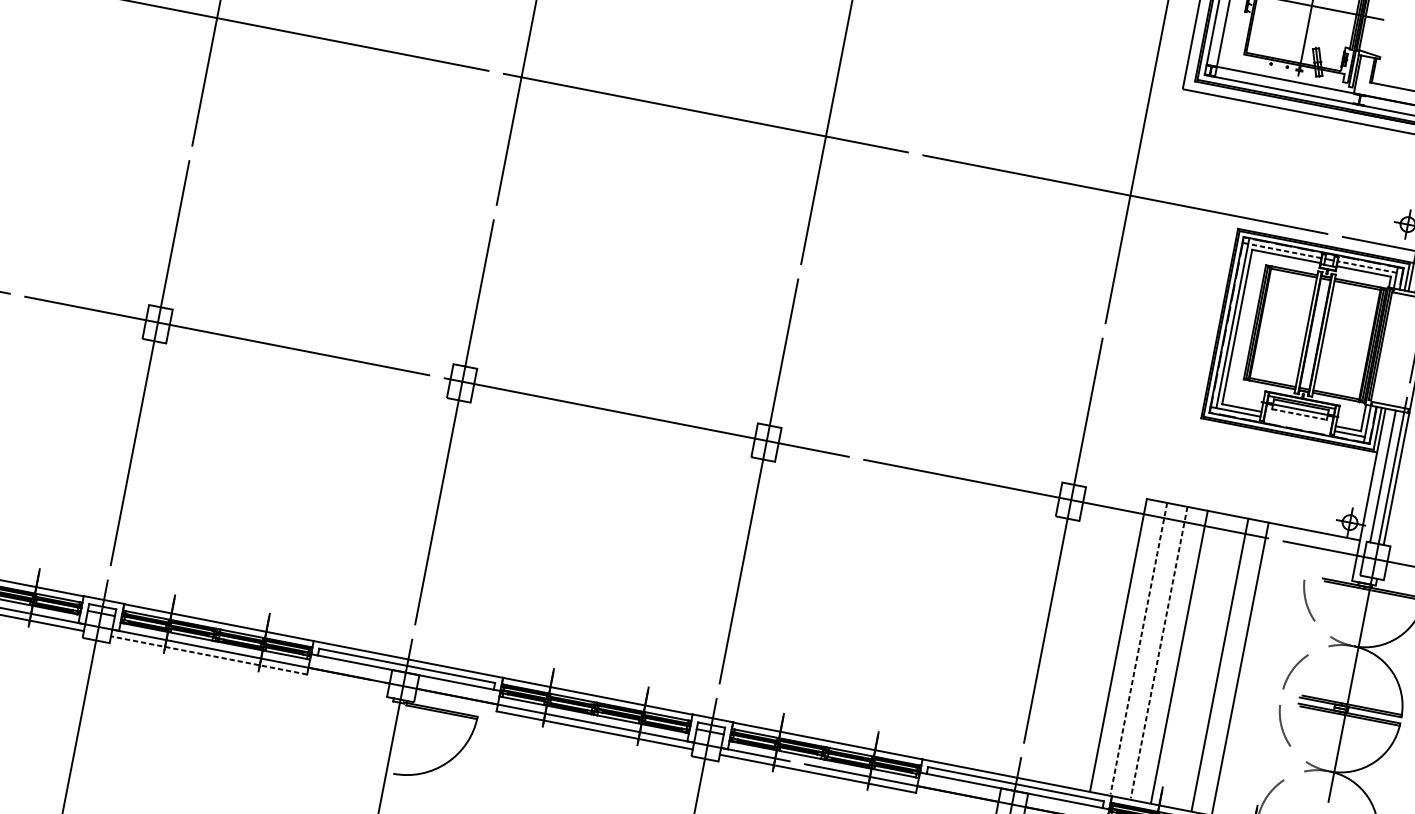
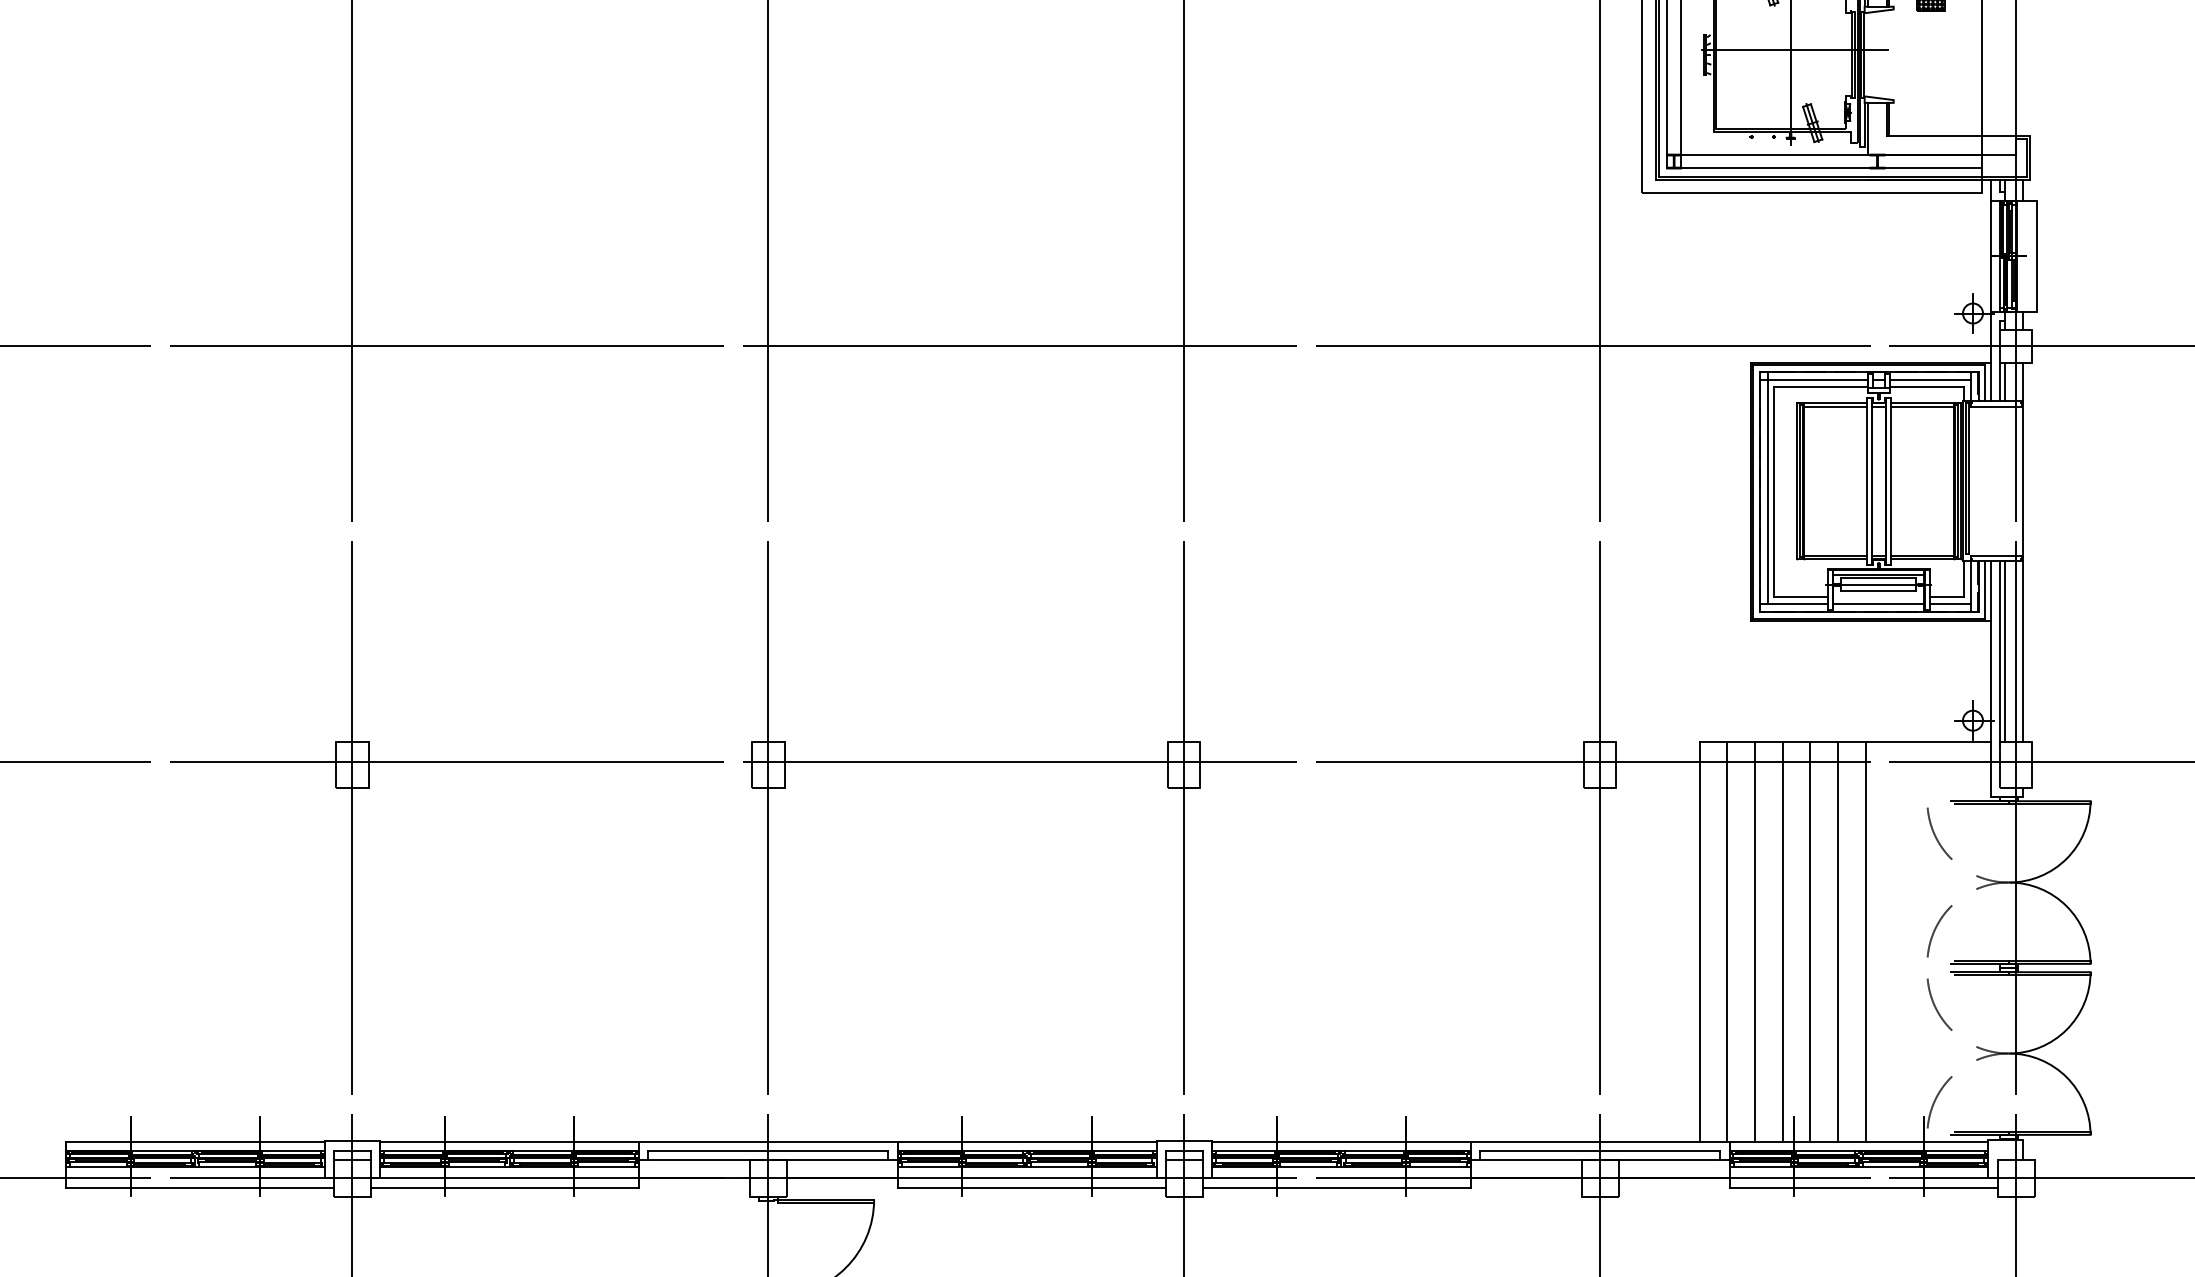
line: (1281, 250) -> (1813, 379), dashed -> solid
line: (1366, 266) -> (1929, 379), dashed -> solid
line: (1299, 414) -> (1879, 591), dashed -> solid
line: (1297, 424) -> (1878, 604), added
line: (1378, 477) -> (1999, 653), added
line: (1138, 649) -> (1727, 941), dashed -> solid
line: (1159, 653) -> (1755, 941), dashed -> solid
line: (208, 655) -> (504, 1187), dashed -> solid
line: (1199, 660) -> (1810, 940), added

